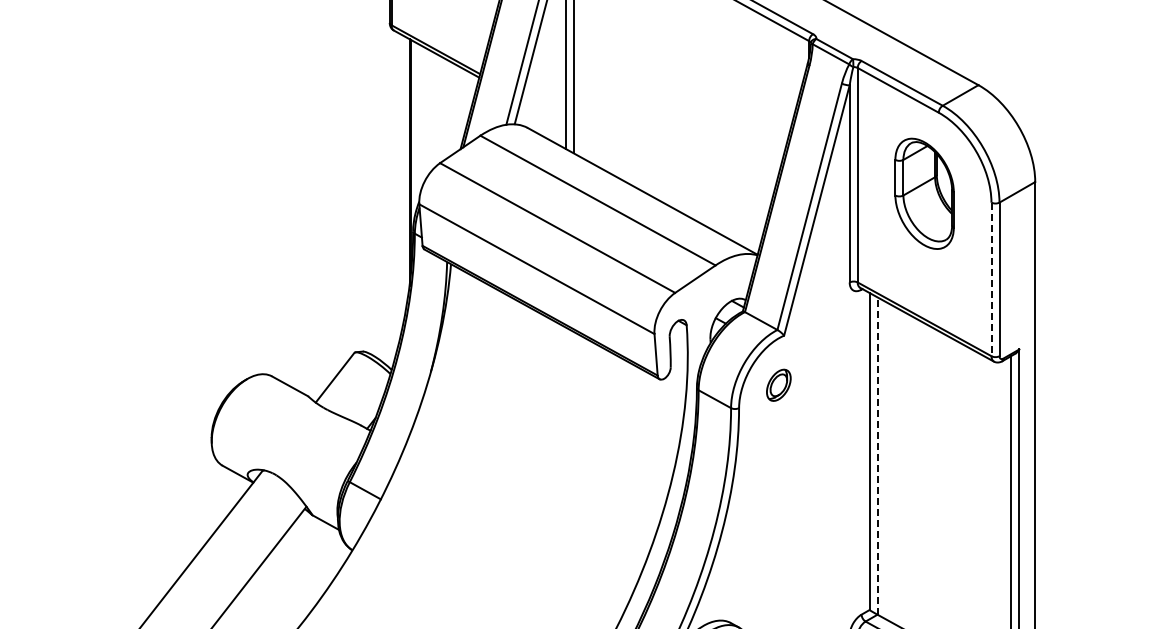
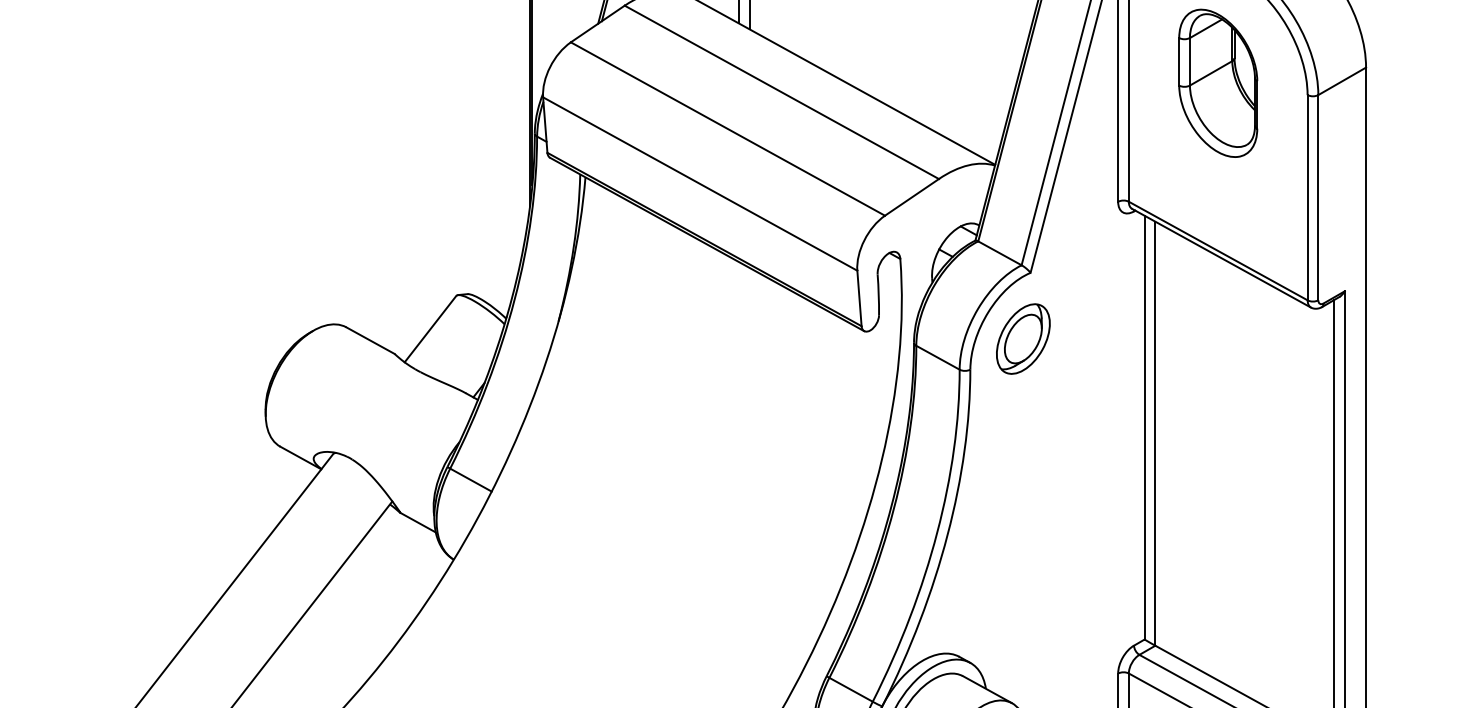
line: (991, 279) -> (1307, 197), dashed -> solid
part: (778, 385) -> (1023, 339), size x1.67
line: (877, 456) -> (1155, 434), dashed -> solid

